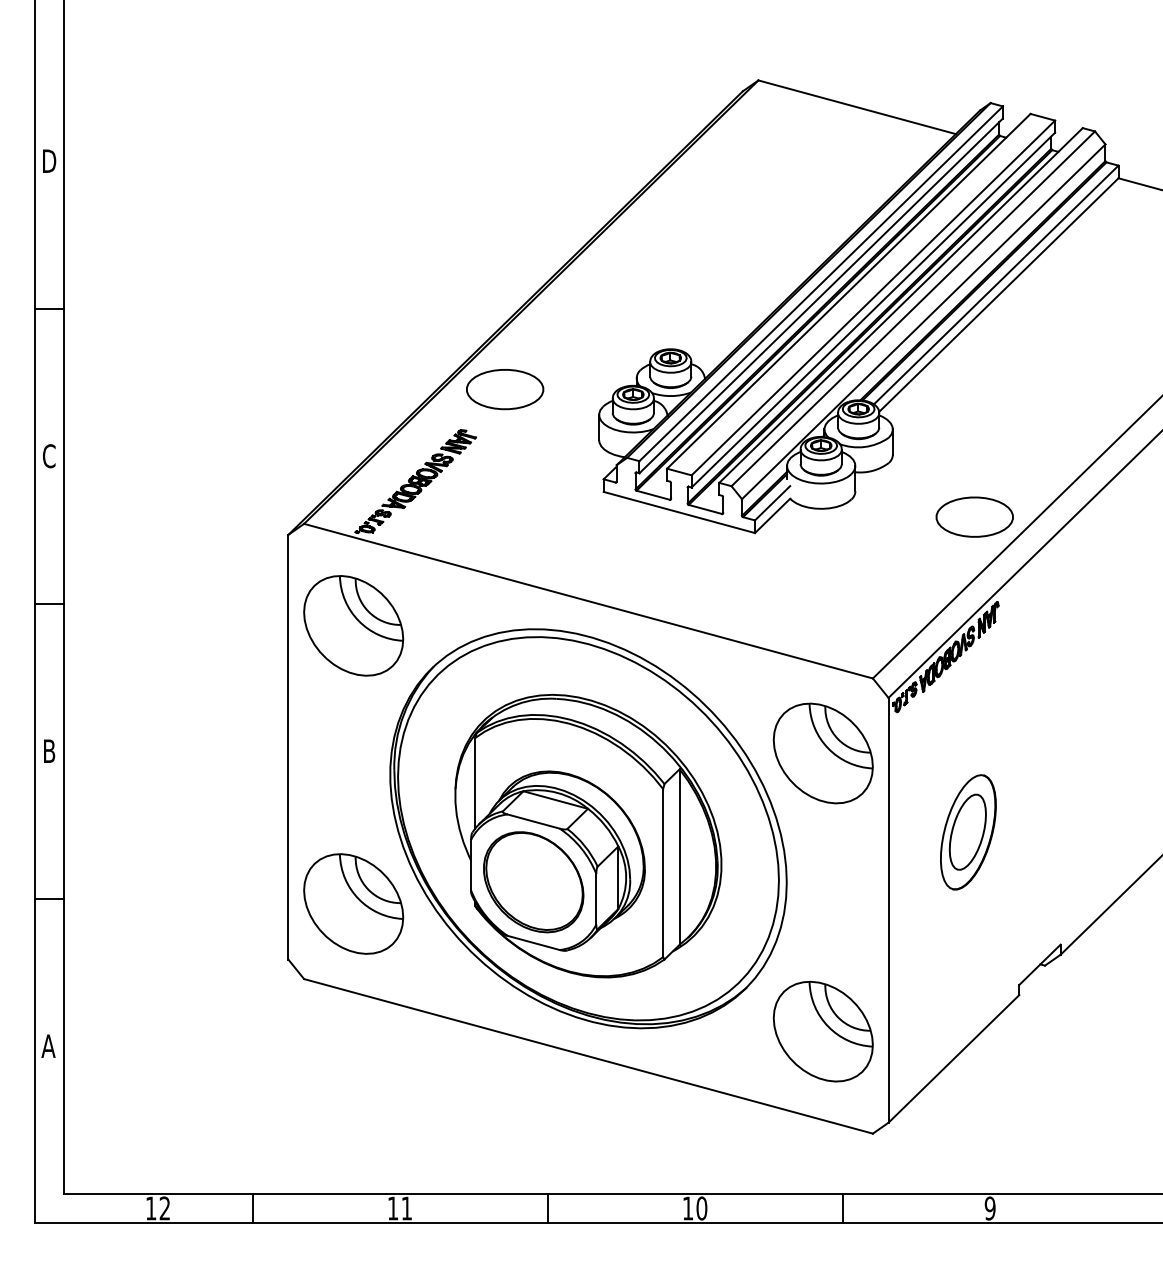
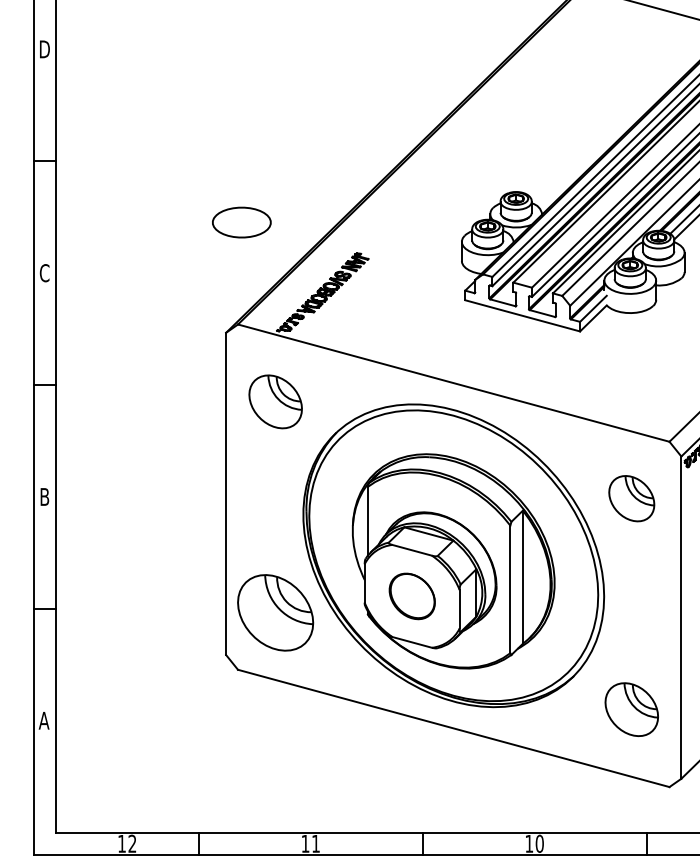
part: (505, 389) -> (242, 222), moved
part: (353, 625) -> (275, 401), size x0.7
part: (822, 753) -> (631, 498), size x0.6
part: (533, 882) -> (412, 596), size x0.6
part: (822, 1031) -> (631, 709), size x0.7

